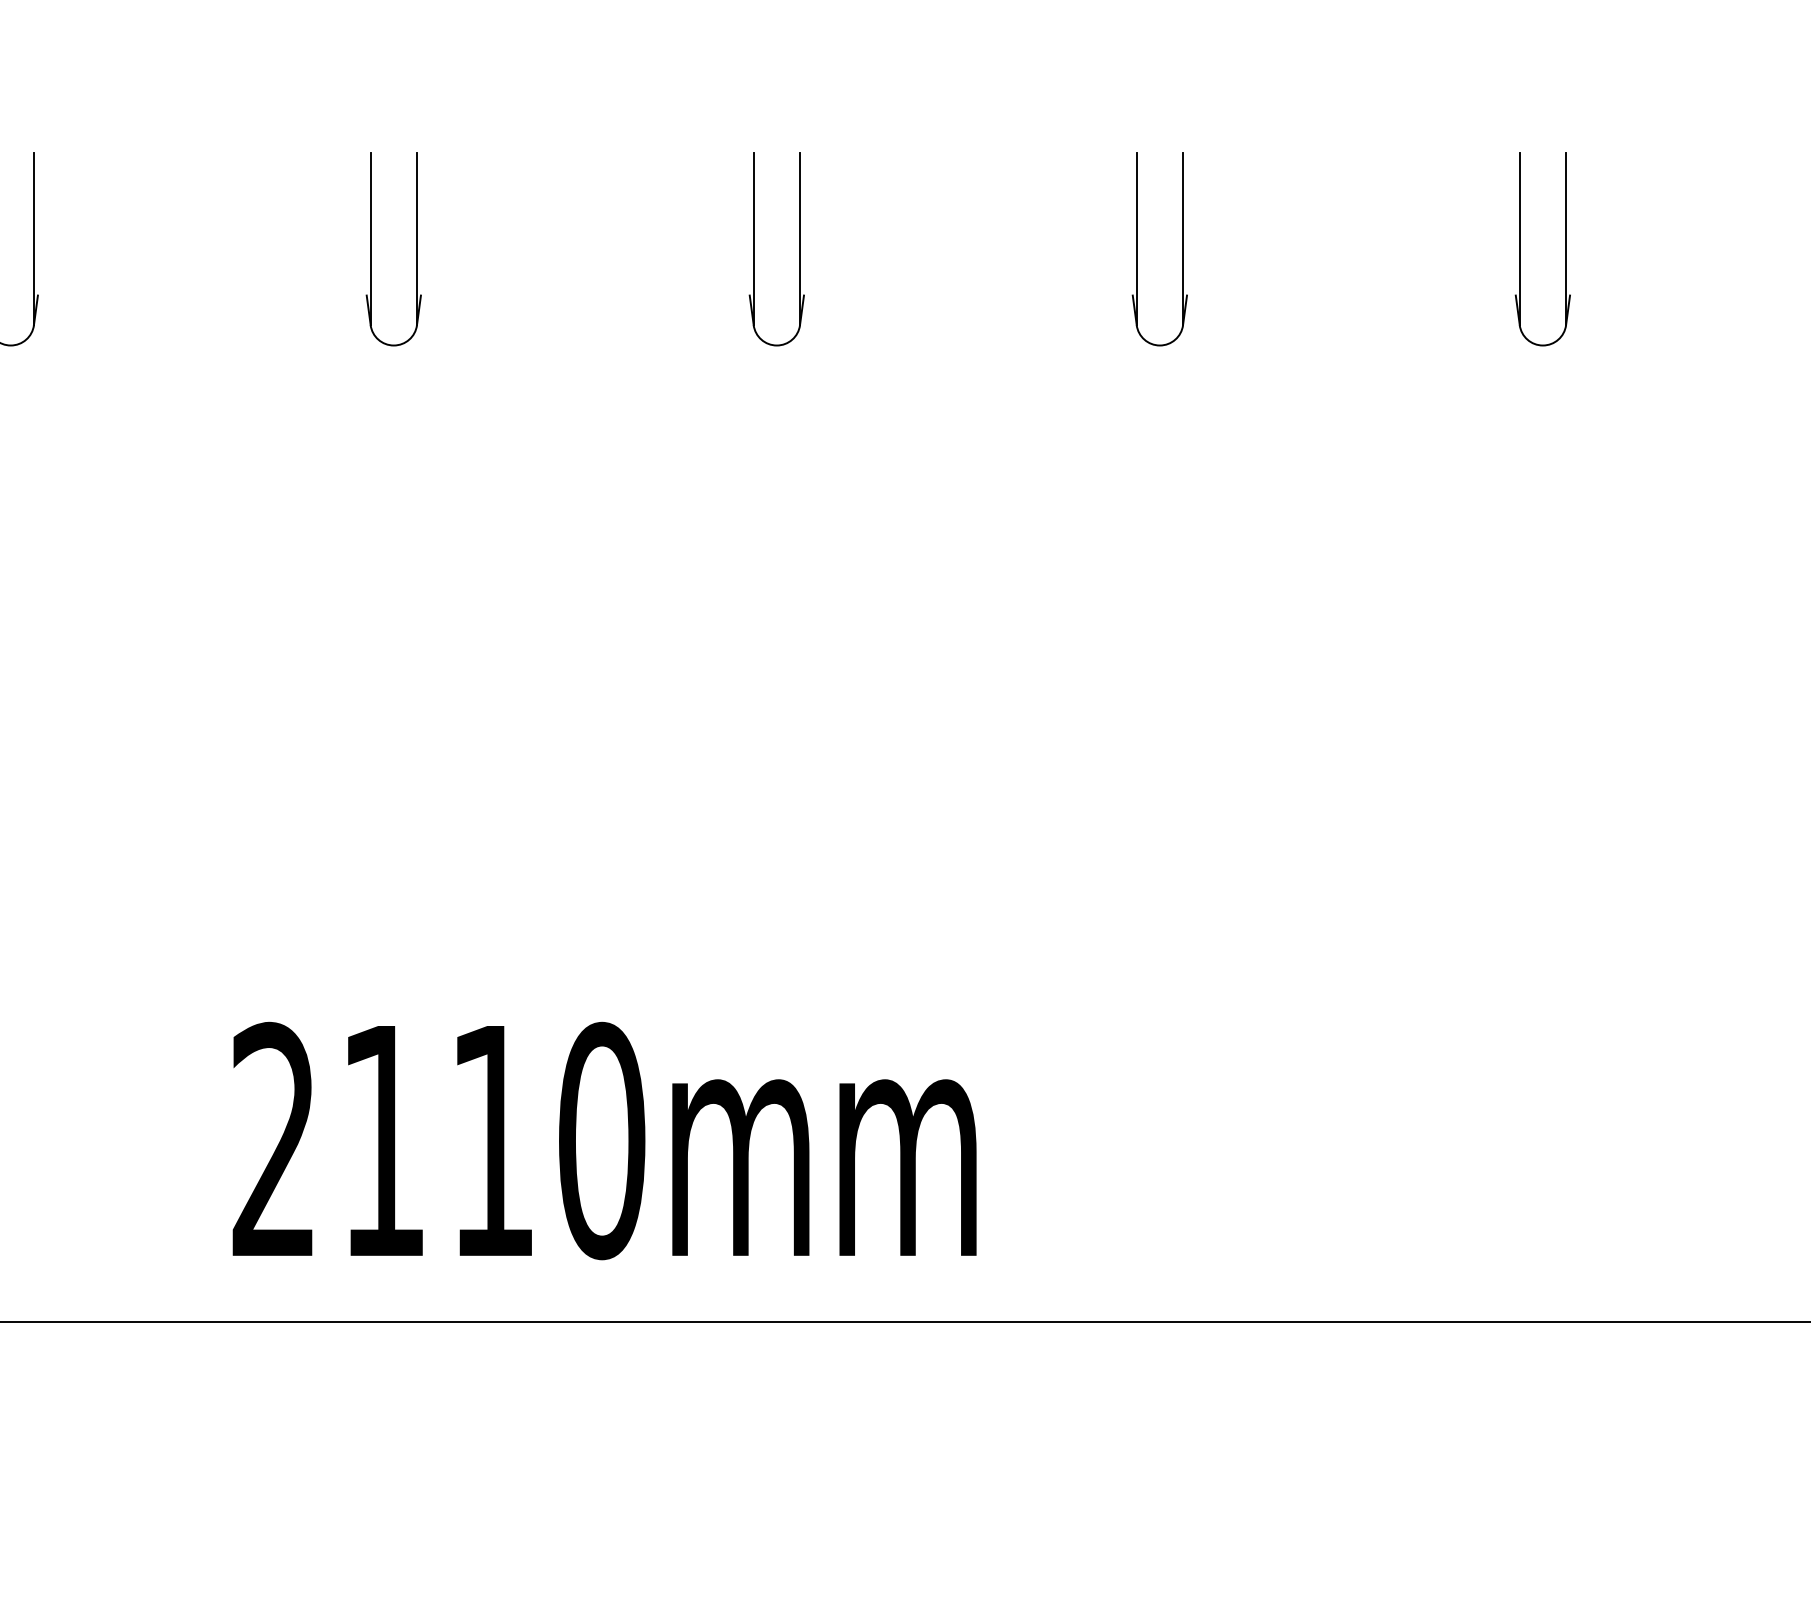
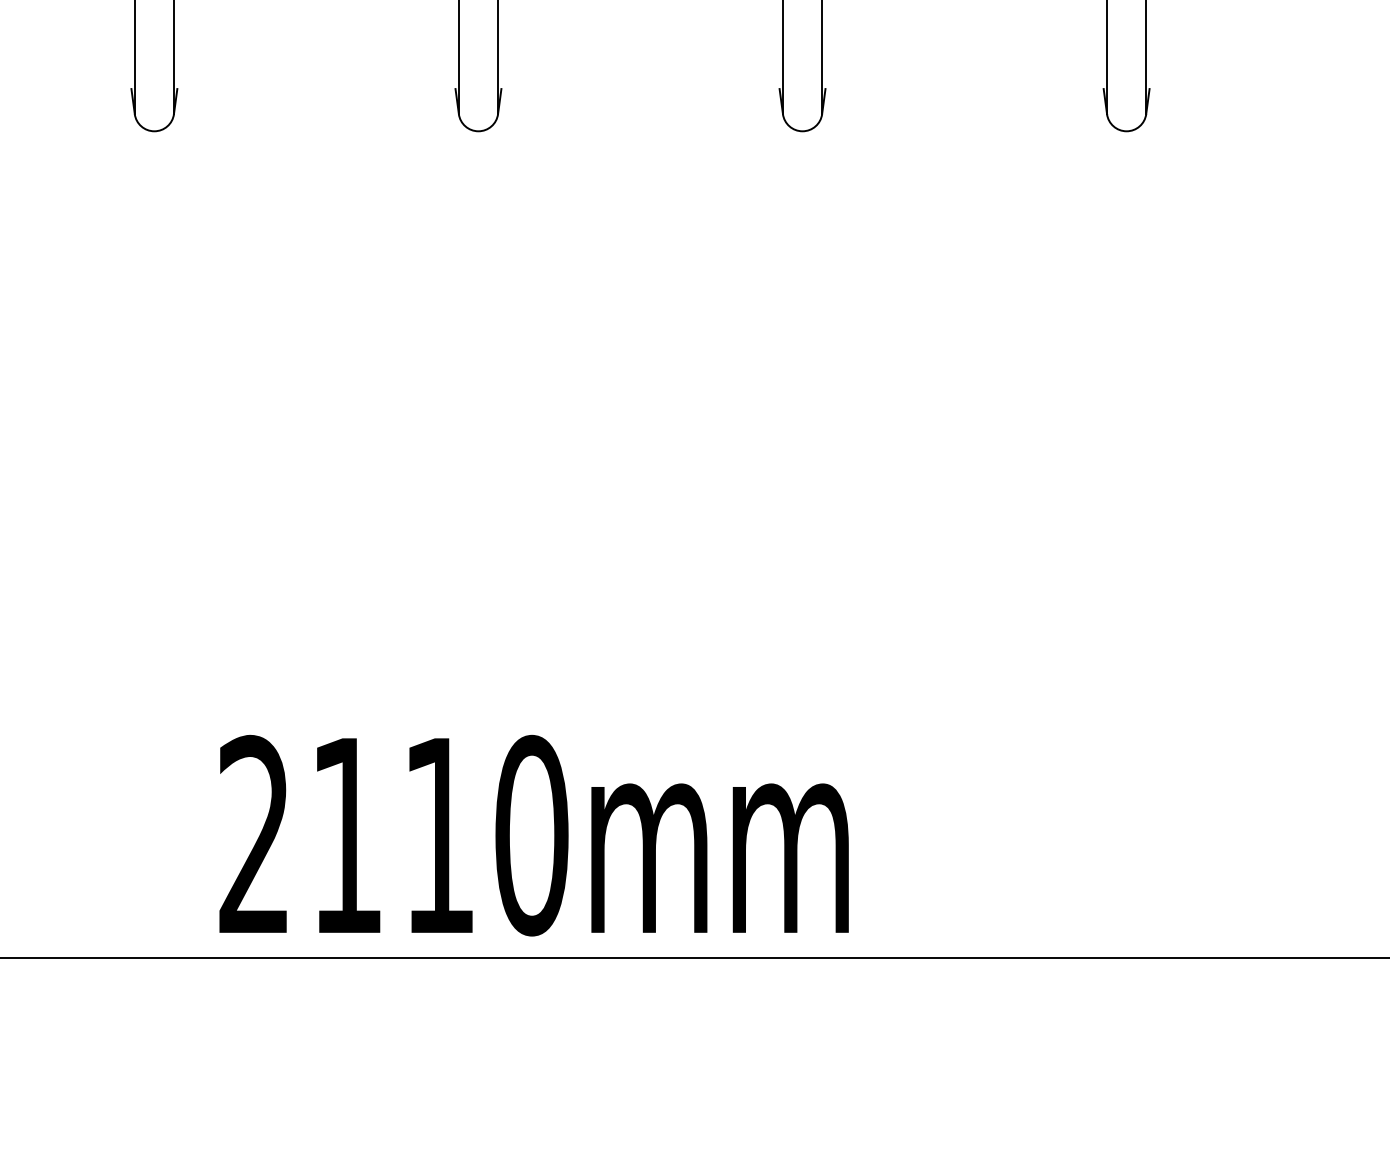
text: (604, 1140) -> (534, 835), moved

